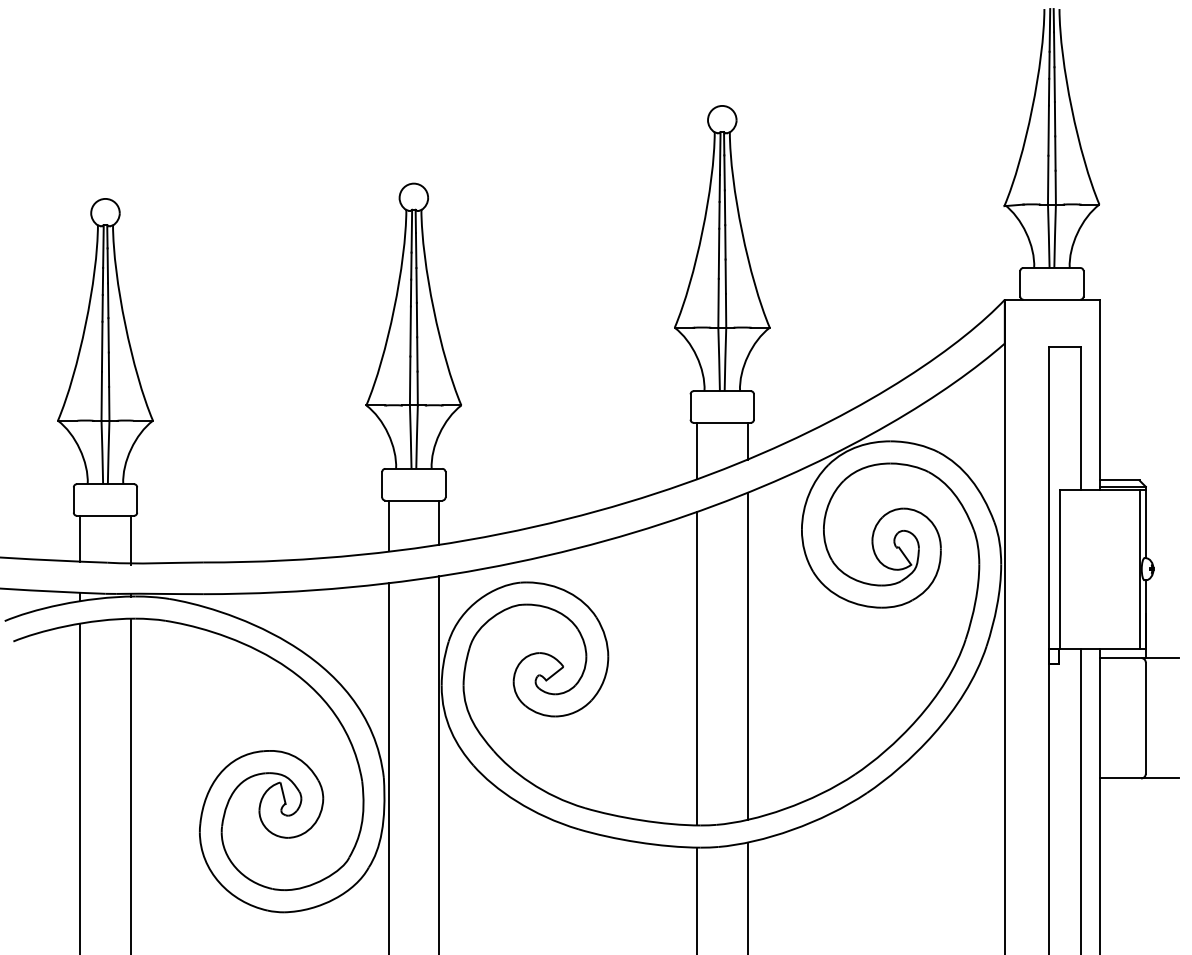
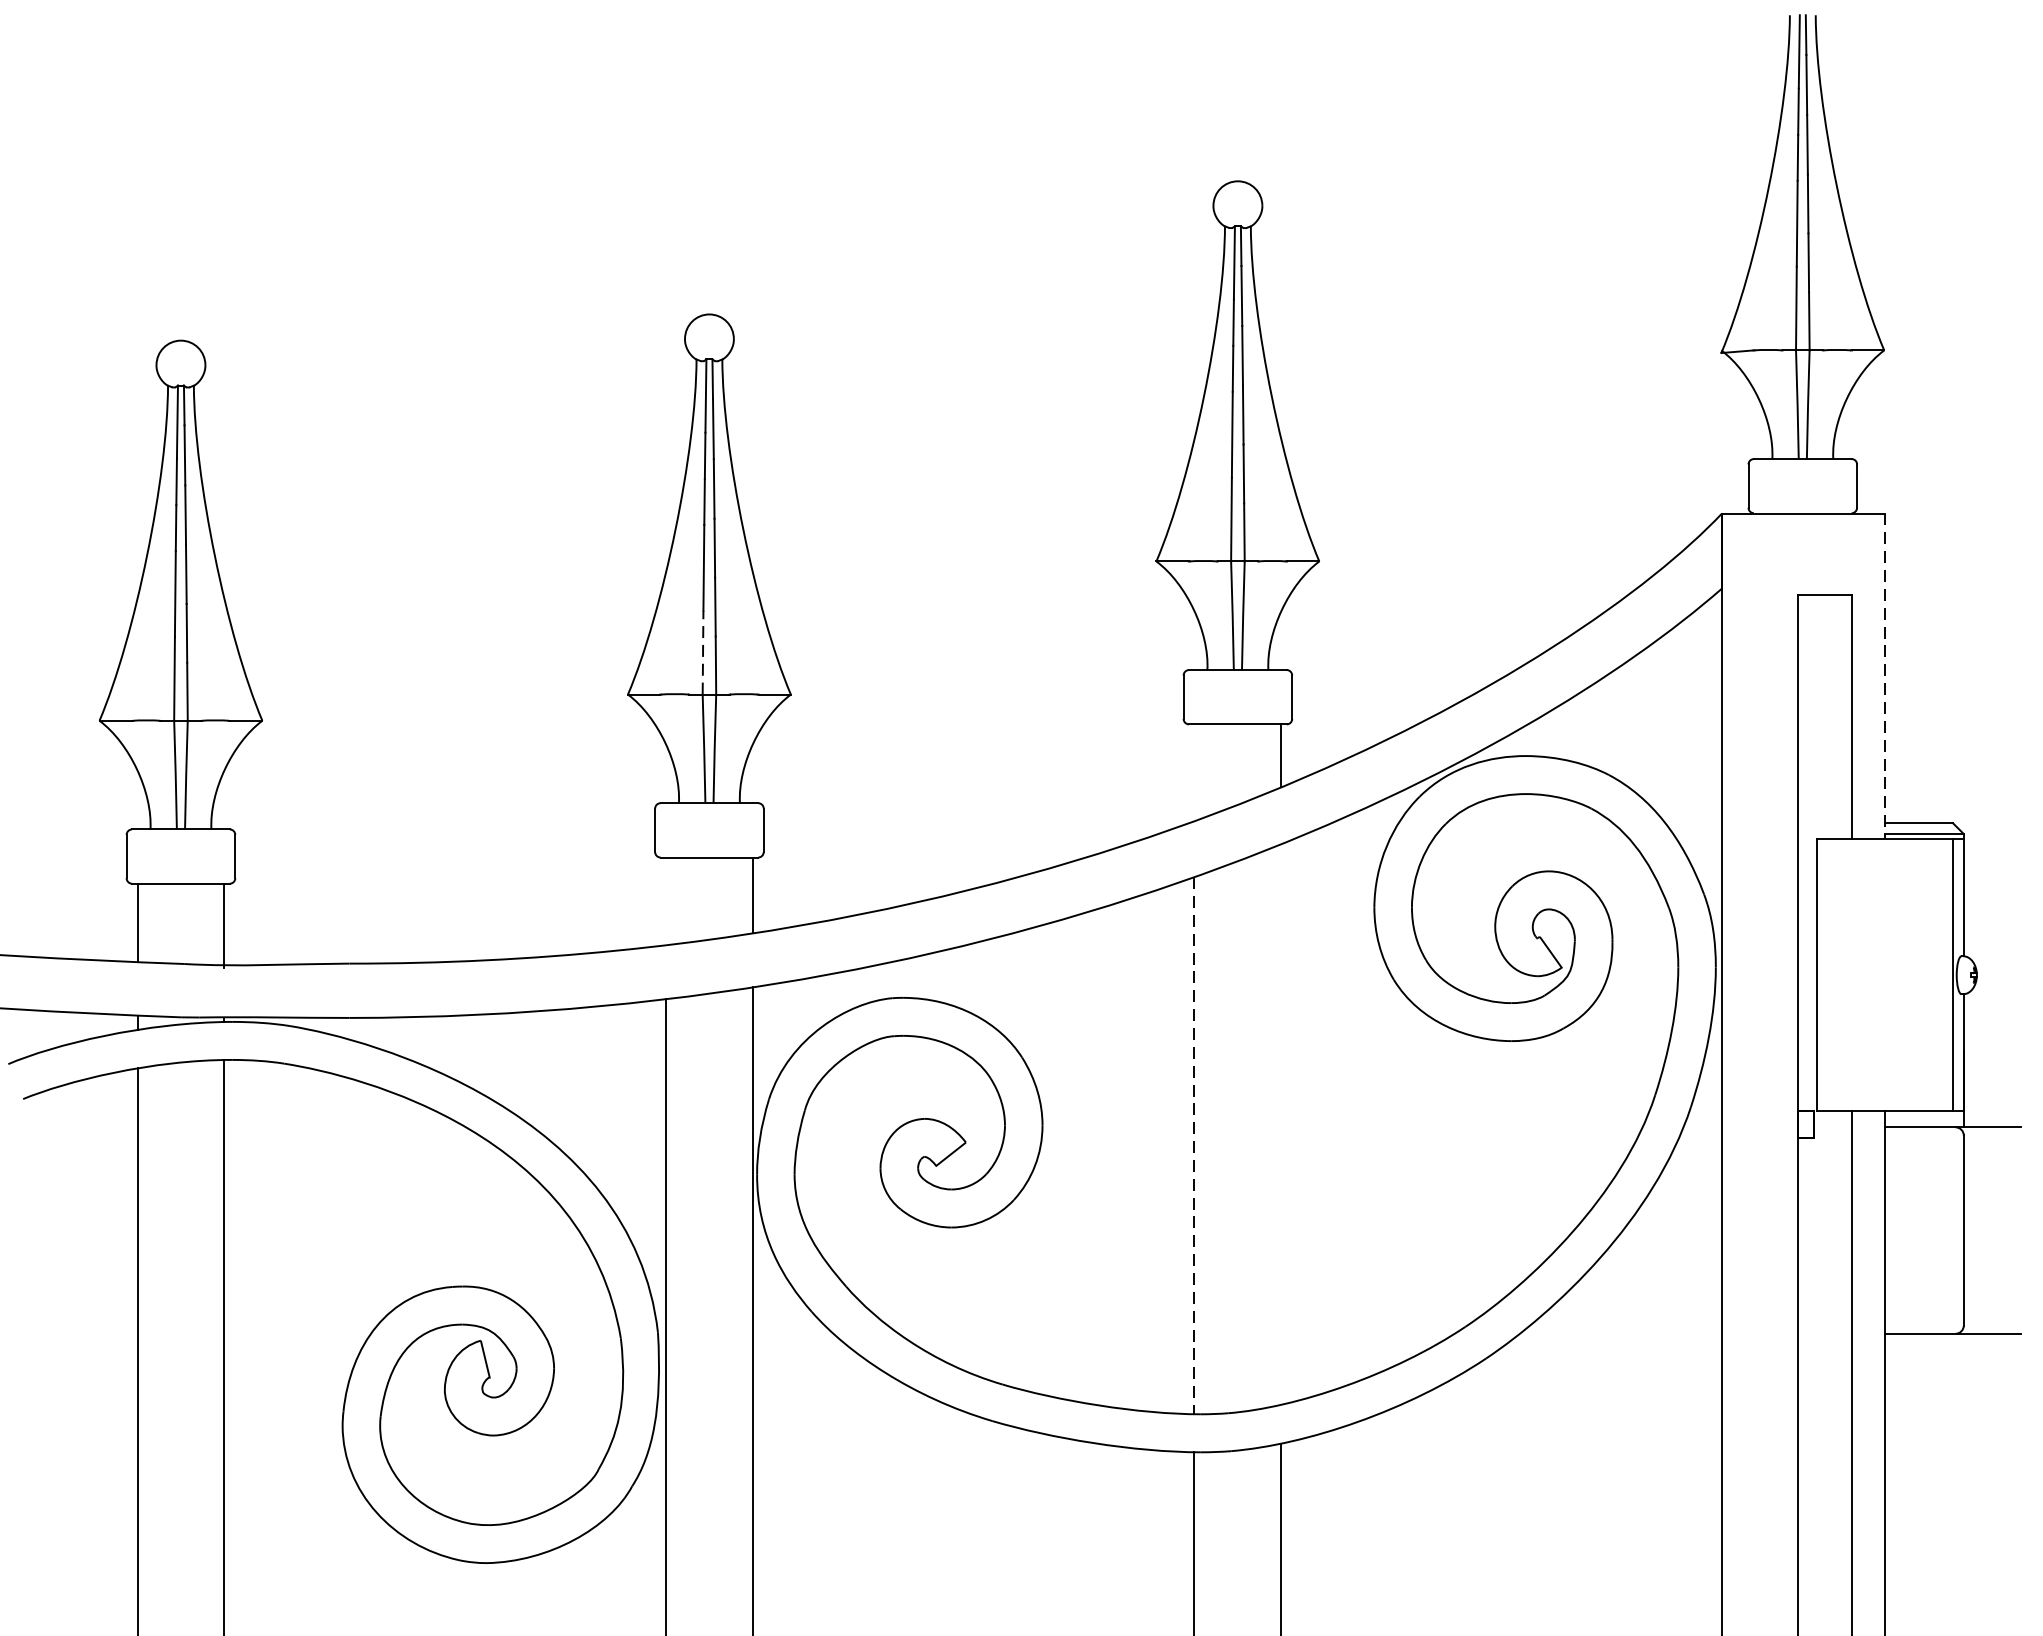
line: (410, 380) -> (703, 651), solid -> dashed
line: (1099, 395) -> (1884, 677), solid -> dashed
line: (696, 450) -> (1193, 771), removed
line: (388, 525) -> (665, 900), removed
line: (747, 655) -> (1281, 1123), removed
line: (696, 668) -> (1193, 1145), solid -> dashed

